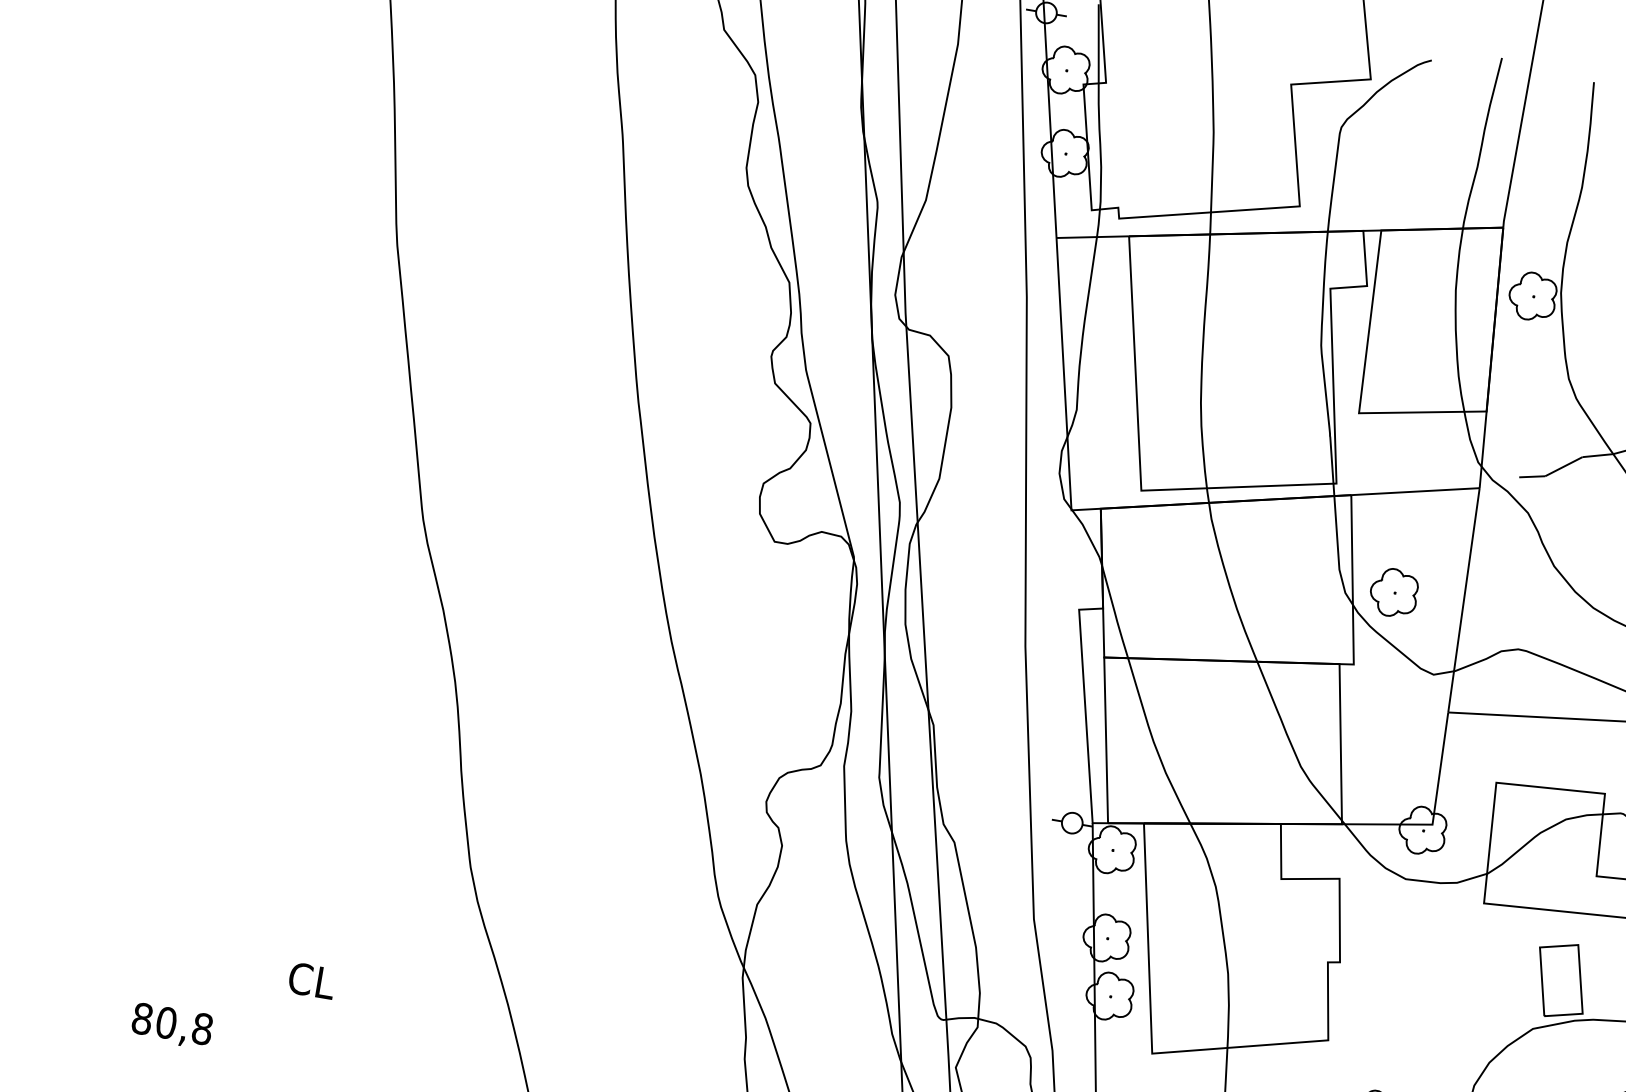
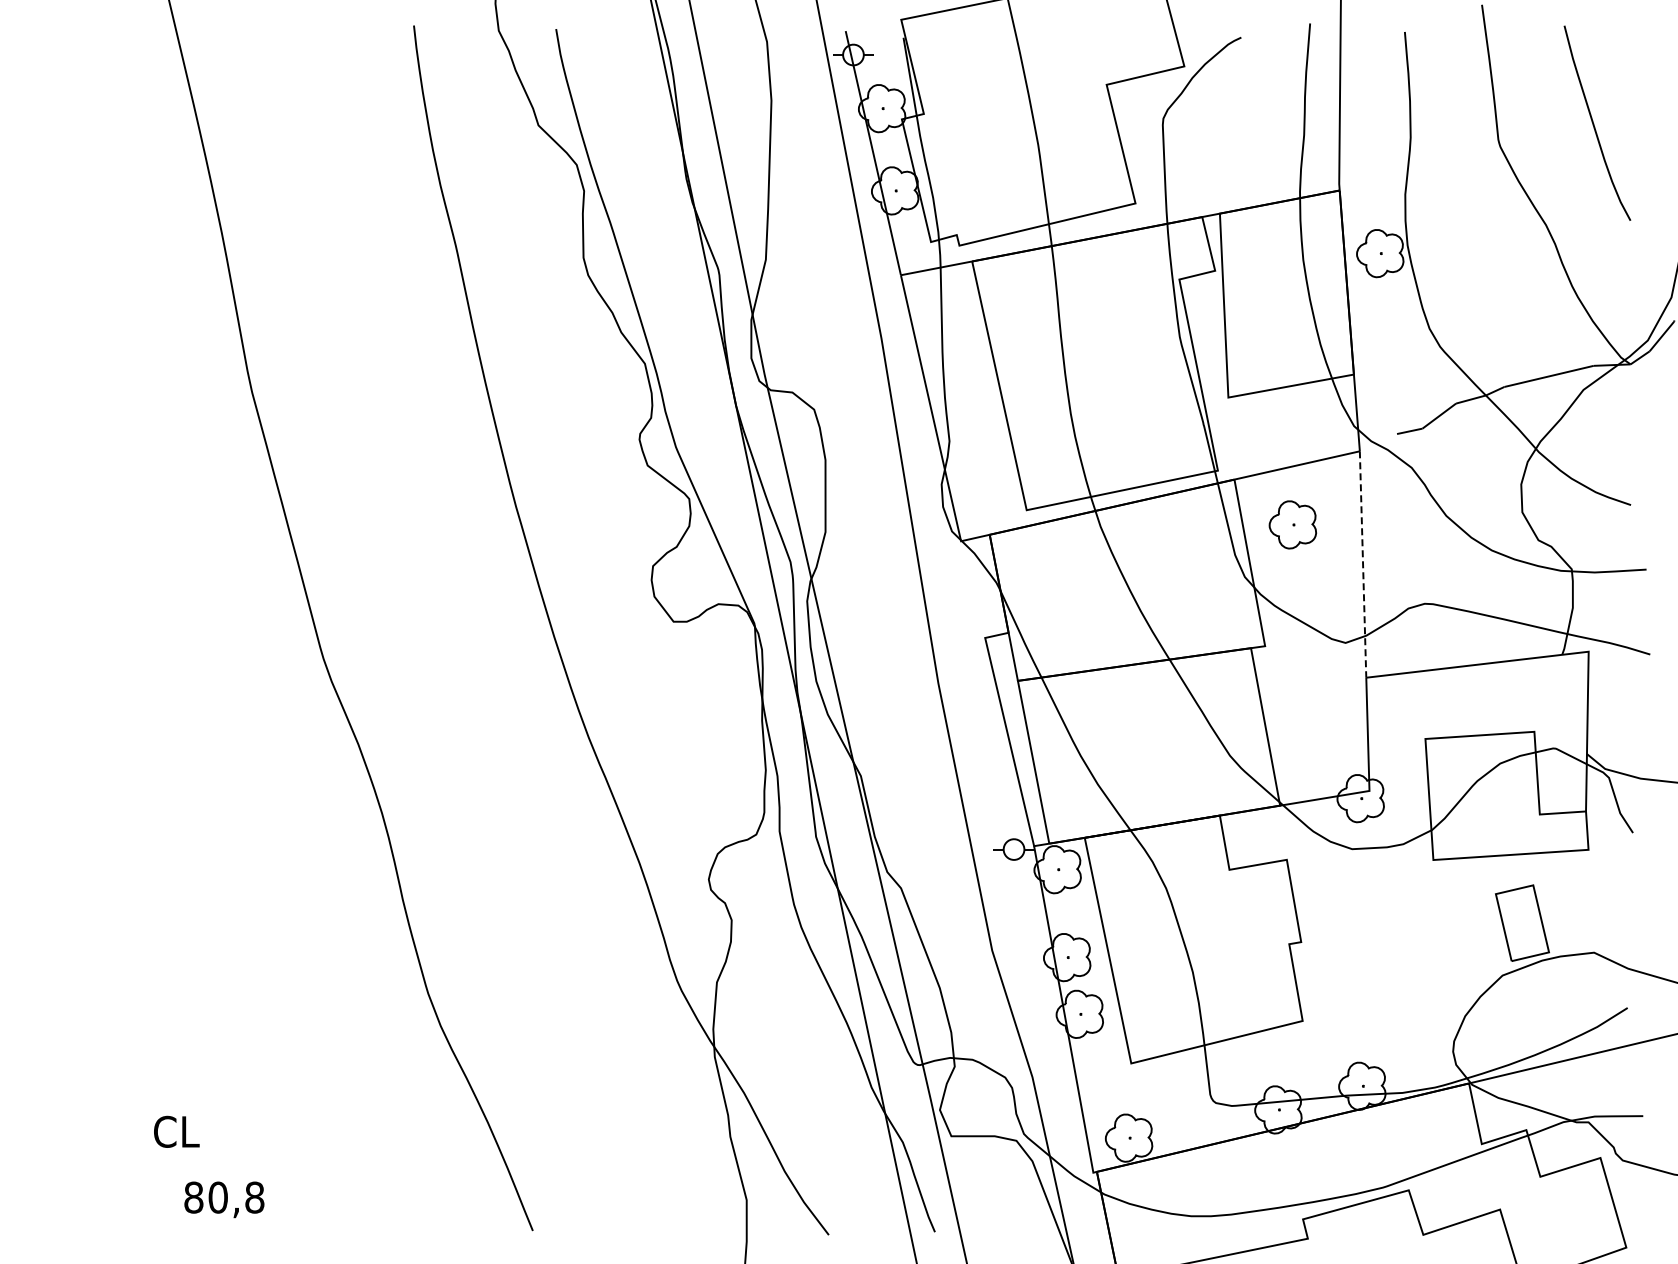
part: (1393, 592) -> (1292, 524), moved
line: (1464, 601) -> (1363, 565), solid -> dashed
text: (311, 980) -> (176, 1131), moved
text: (172, 1025) -> (224, 1199), moved

